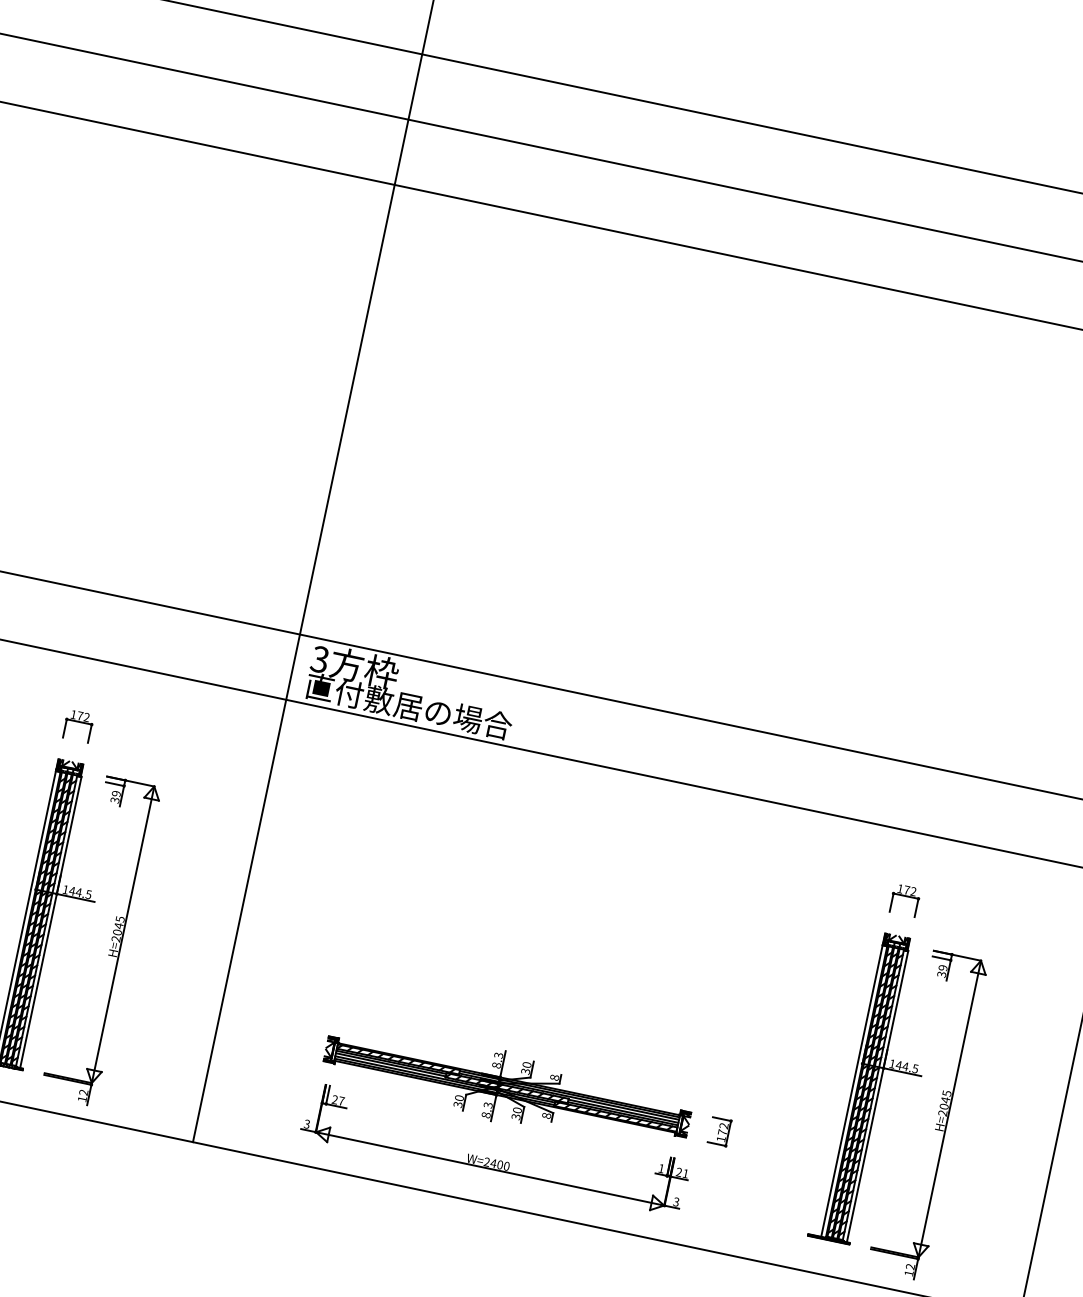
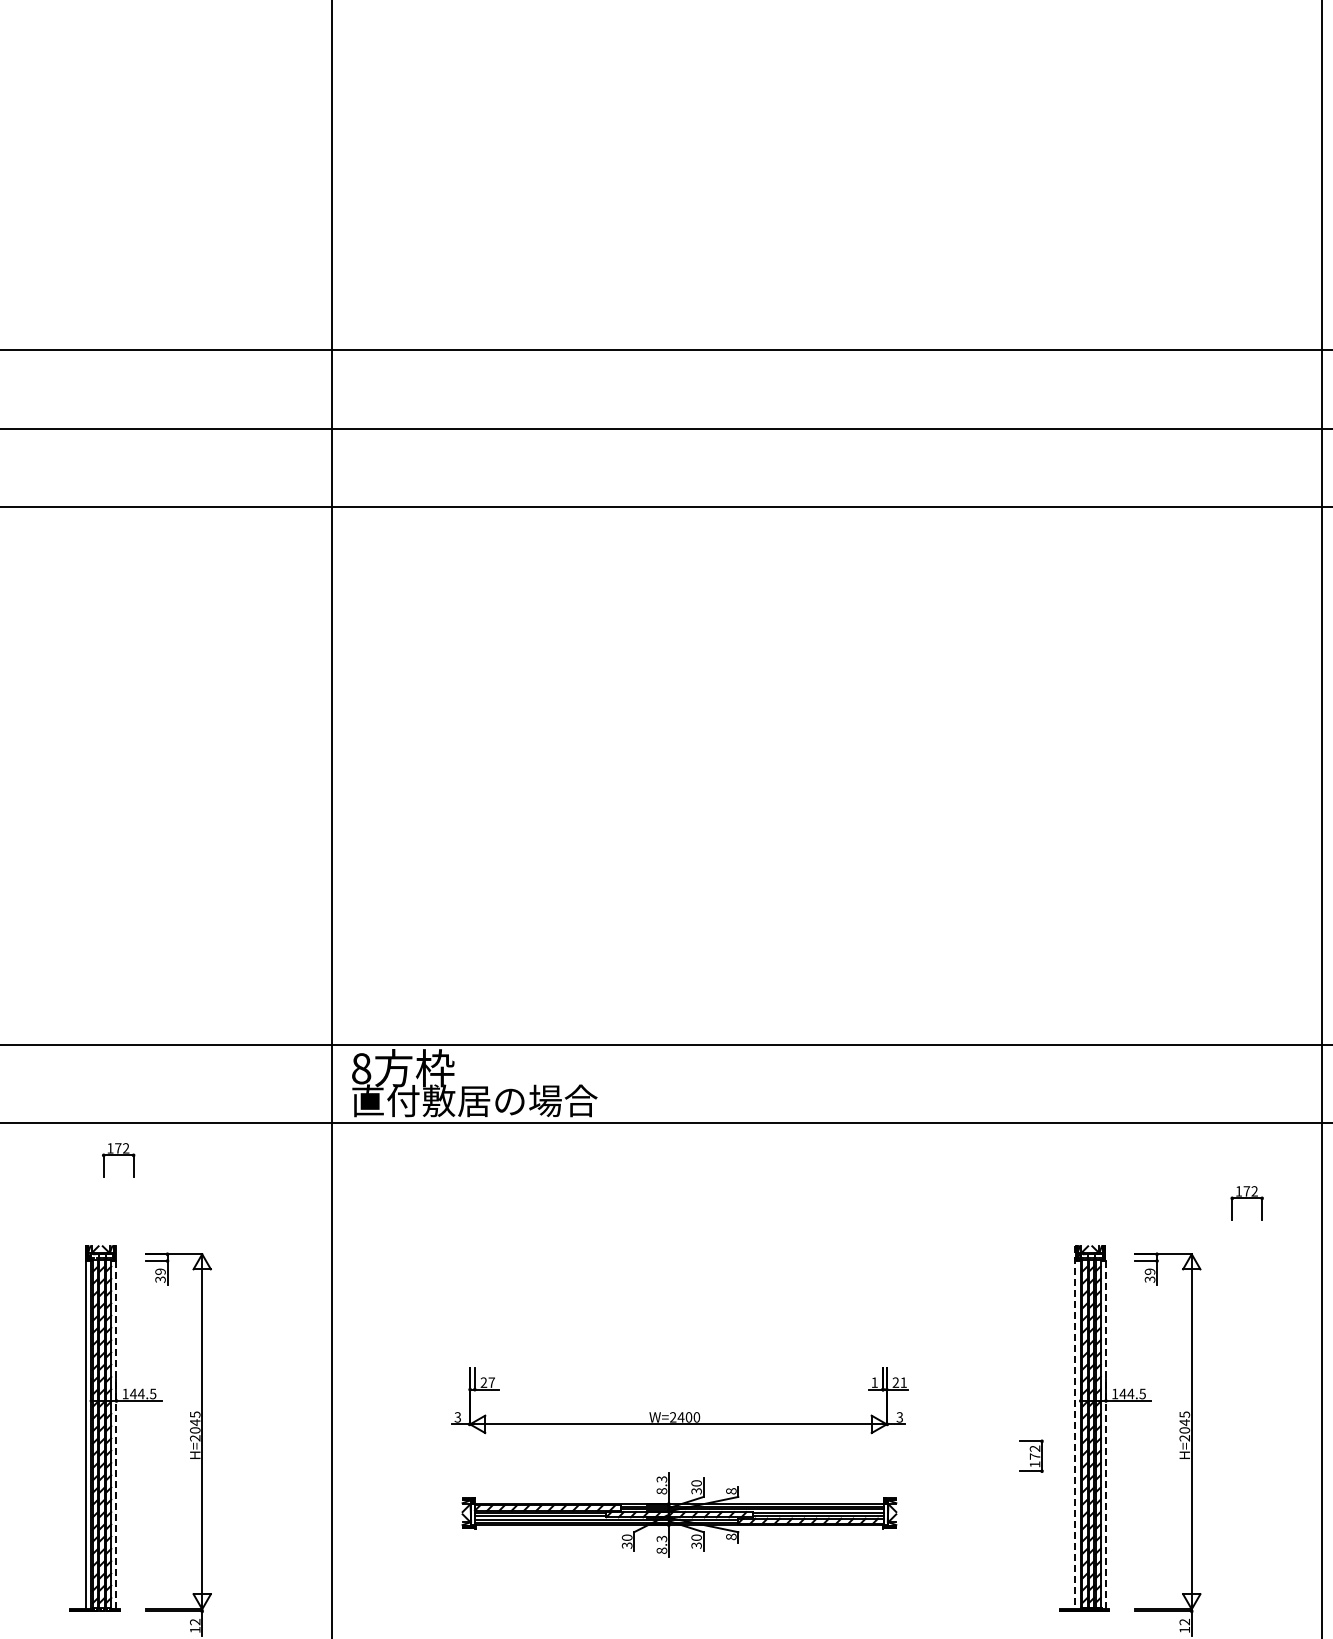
text: (320, 659) -> (361, 1068), 3 -> 8
part: (78, 726) -> (118, 1160), moved
part: (904, 900) -> (1246, 1203), moved
line: (50, 922) -> (116, 1434), solid -> dashed
line: (853, 1085) -> (1075, 1427), solid -> dashed
line: (878, 1096) -> (1106, 1434), solid -> dashed
part: (719, 1131) -> (1031, 1455), moved
part: (494, 1159) -> (681, 1412), moved

